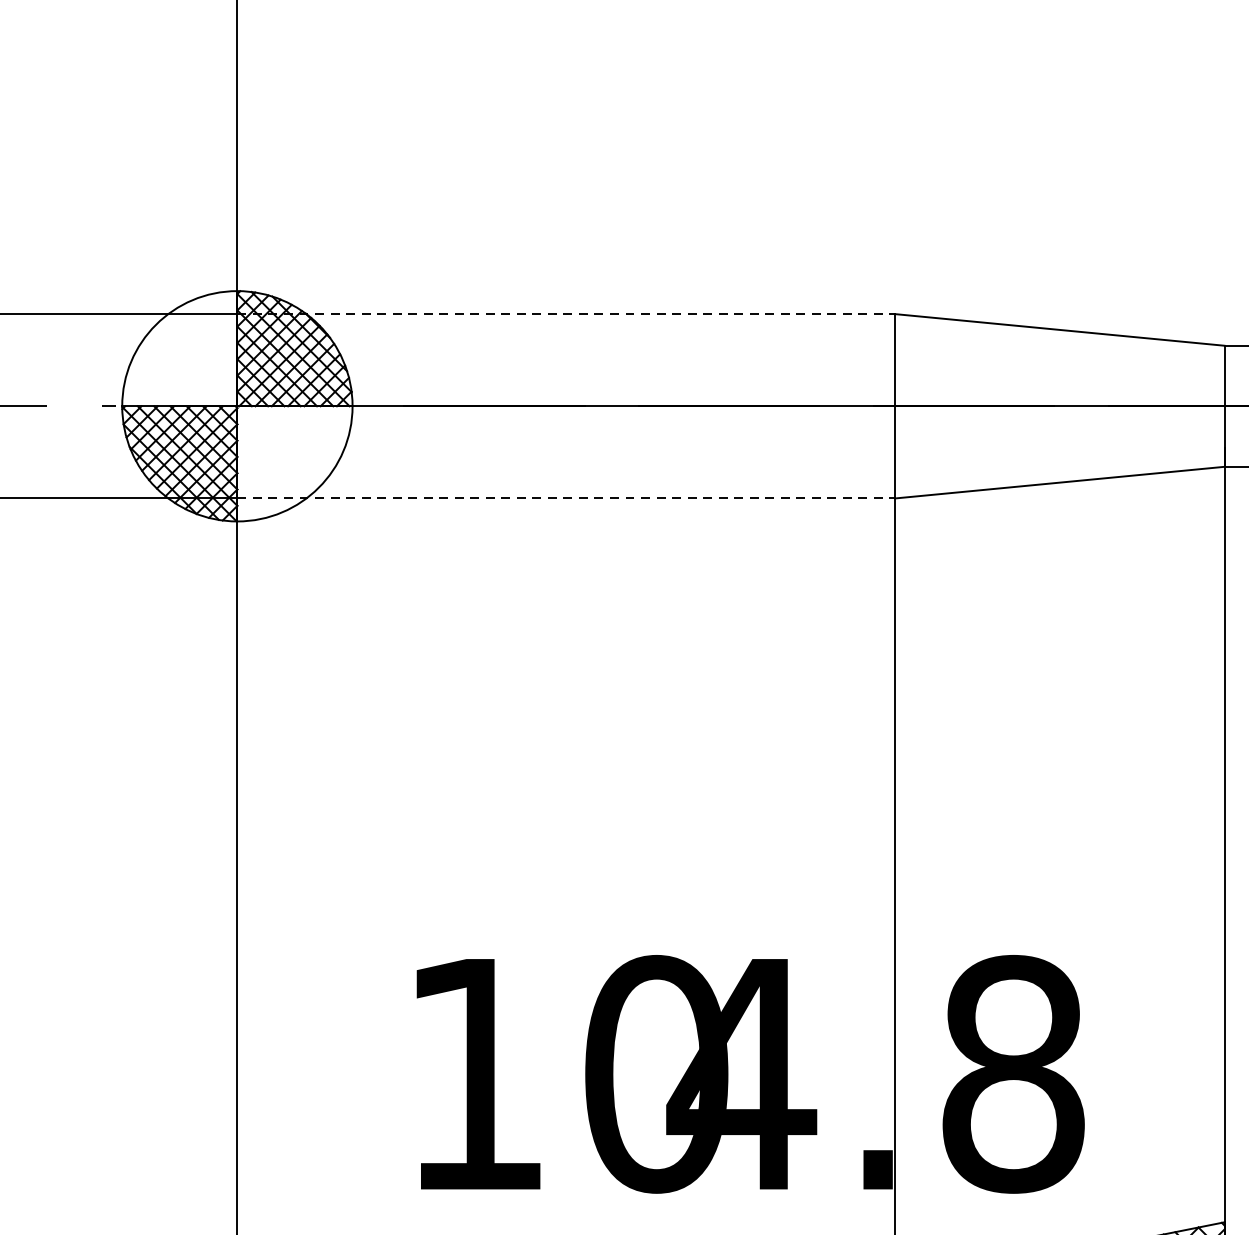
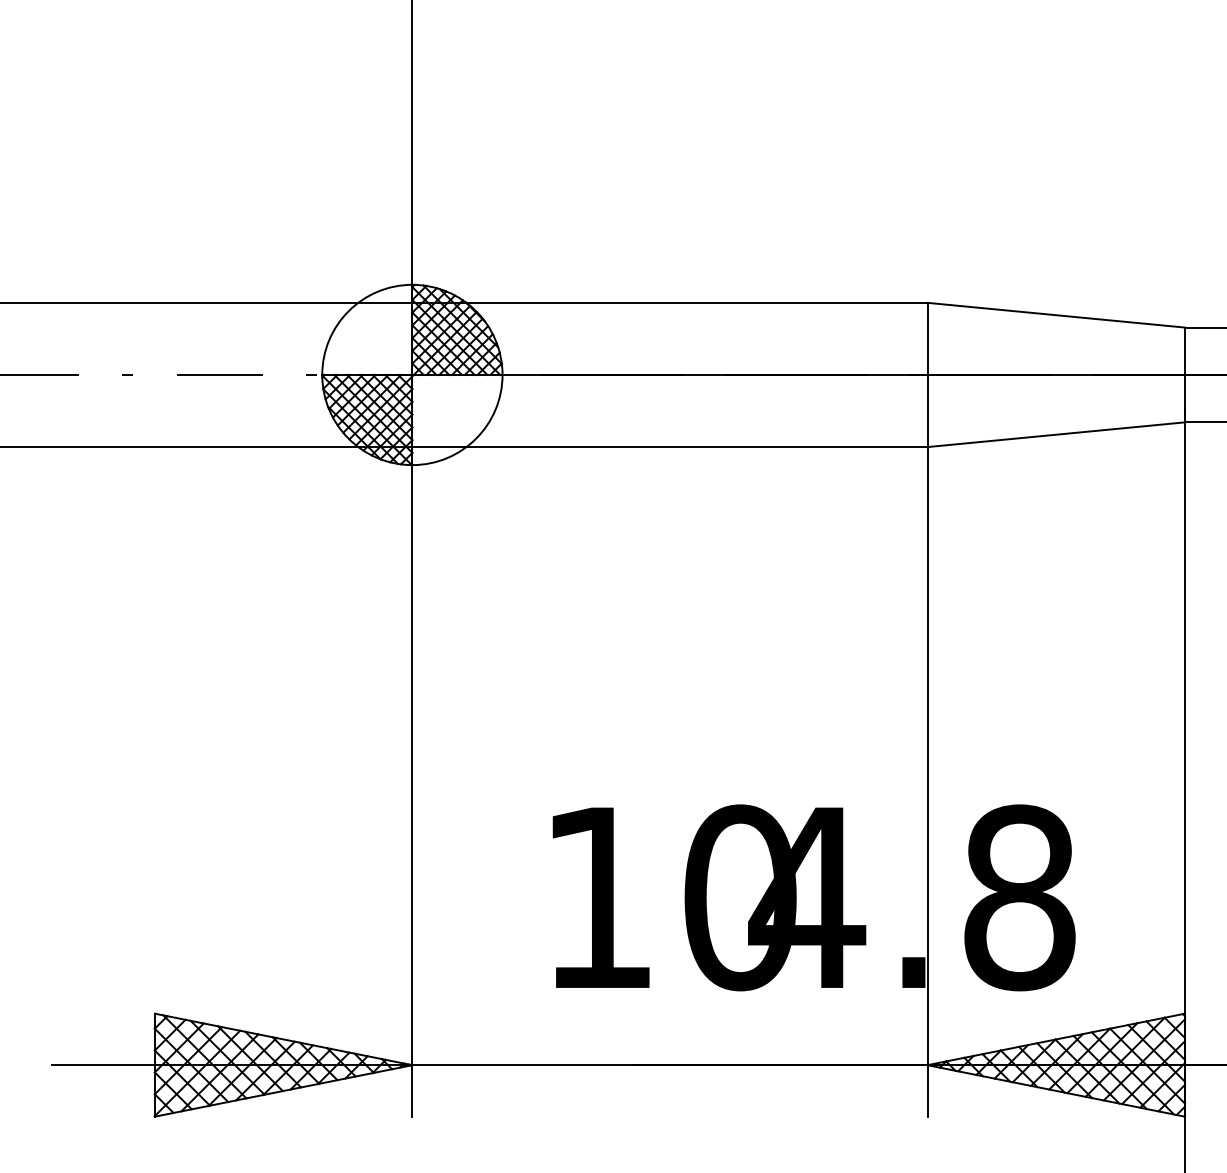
line: (565, 313) -> (669, 302), dashed -> solid
line: (565, 498) -> (669, 447), dashed -> solid

